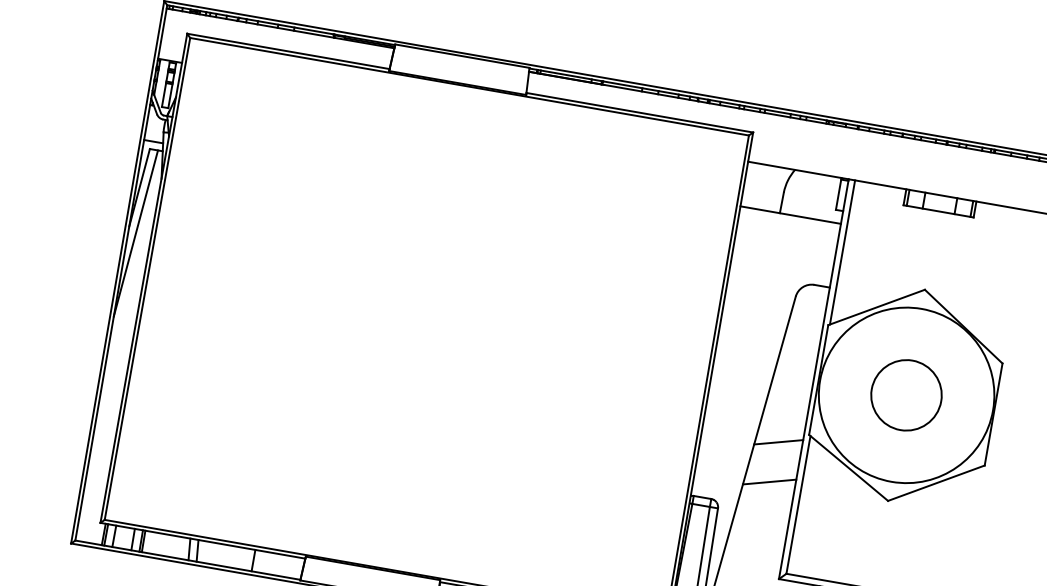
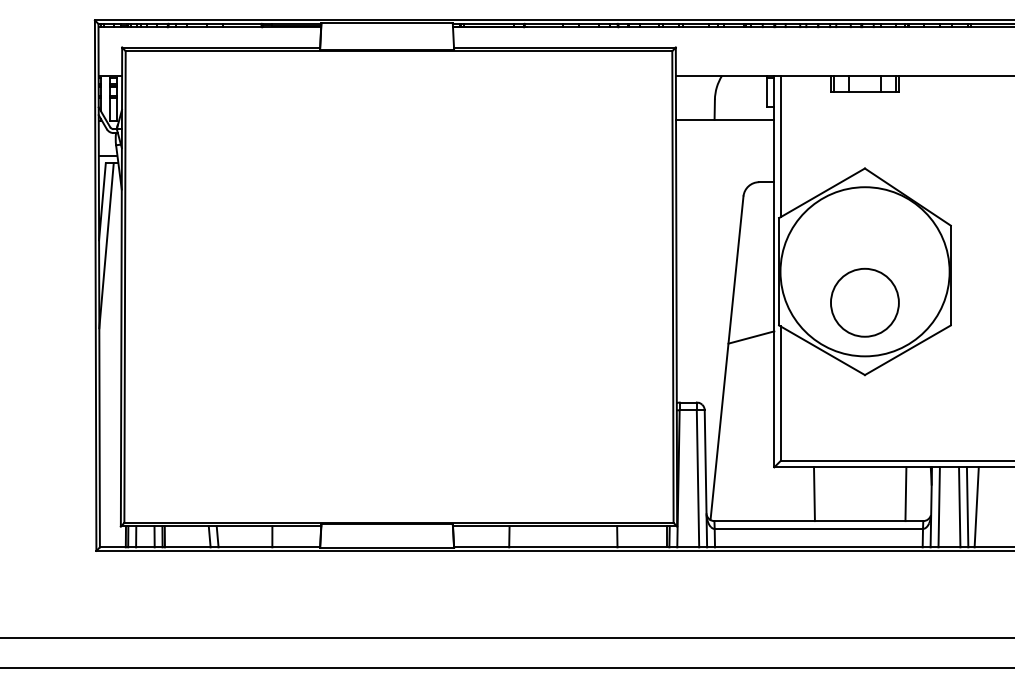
circle: (906, 394) -> (864, 302), moved
line: (769, 481) -> (749, 376), removed

